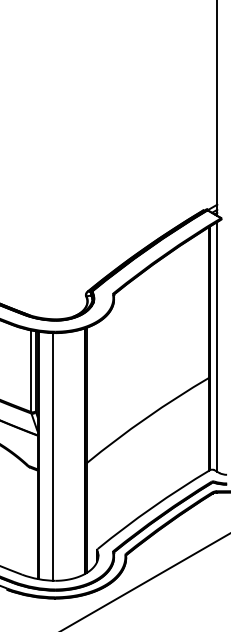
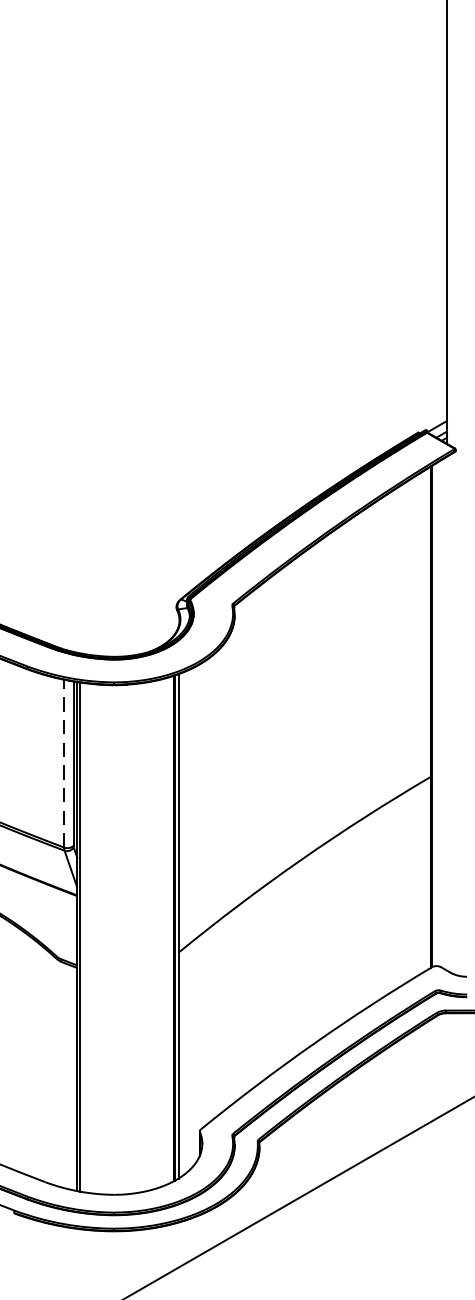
line: (217, 346) -> (447, 712), removed
line: (31, 371) -> (64, 764), solid -> dashed
line: (52, 456) -> (107, 939), removed

